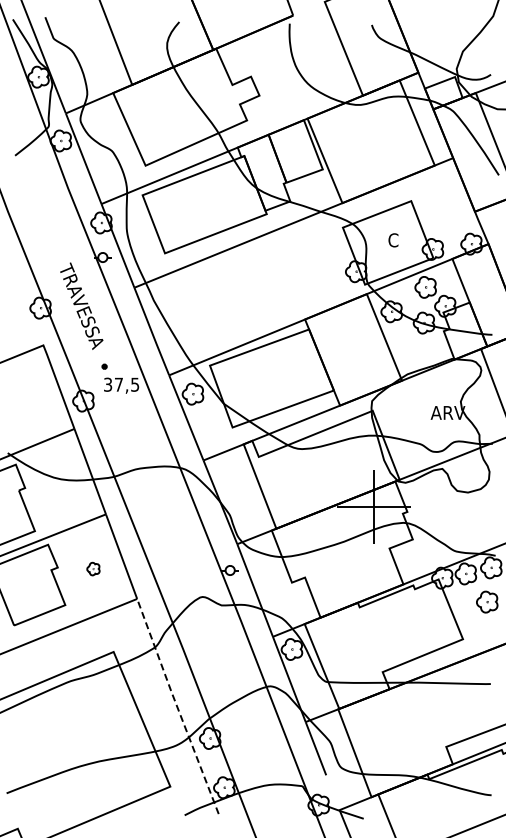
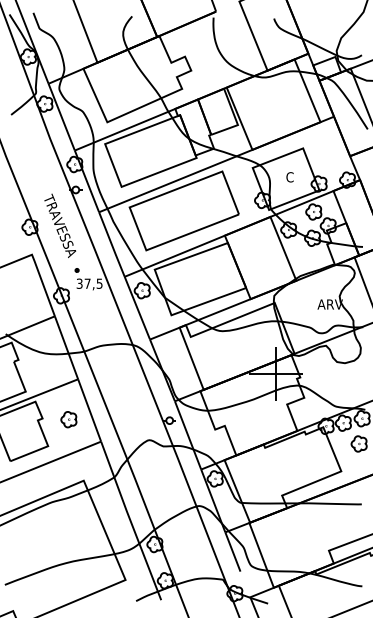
part: (249, 285) -> (183, 210), added
part: (93, 568) -> (68, 419), size x1.67
line: (177, 706) -> (130, 520), dashed -> solid

